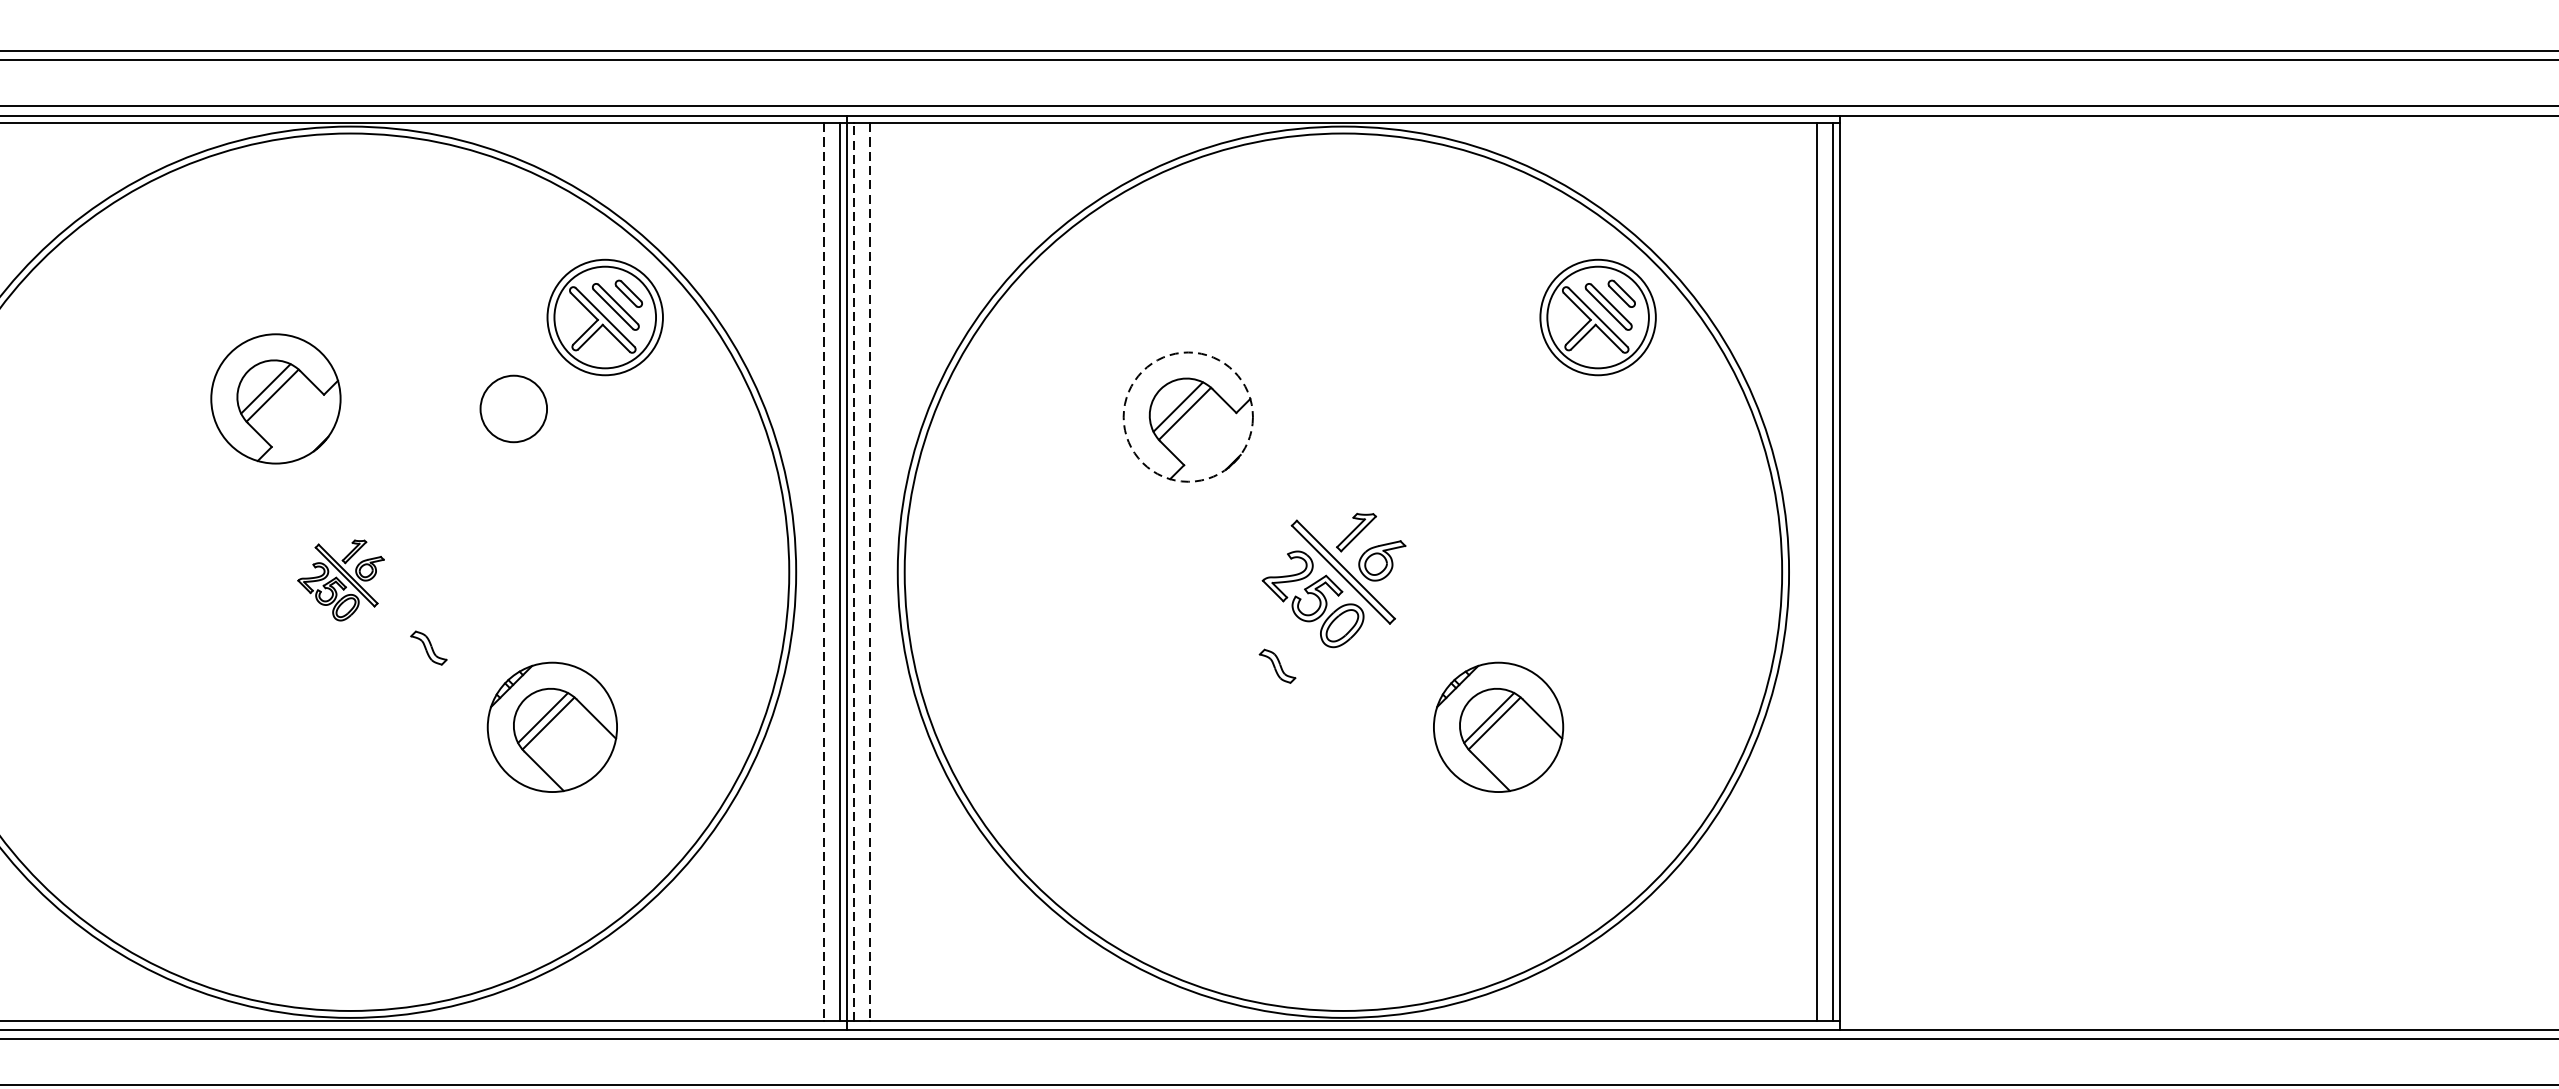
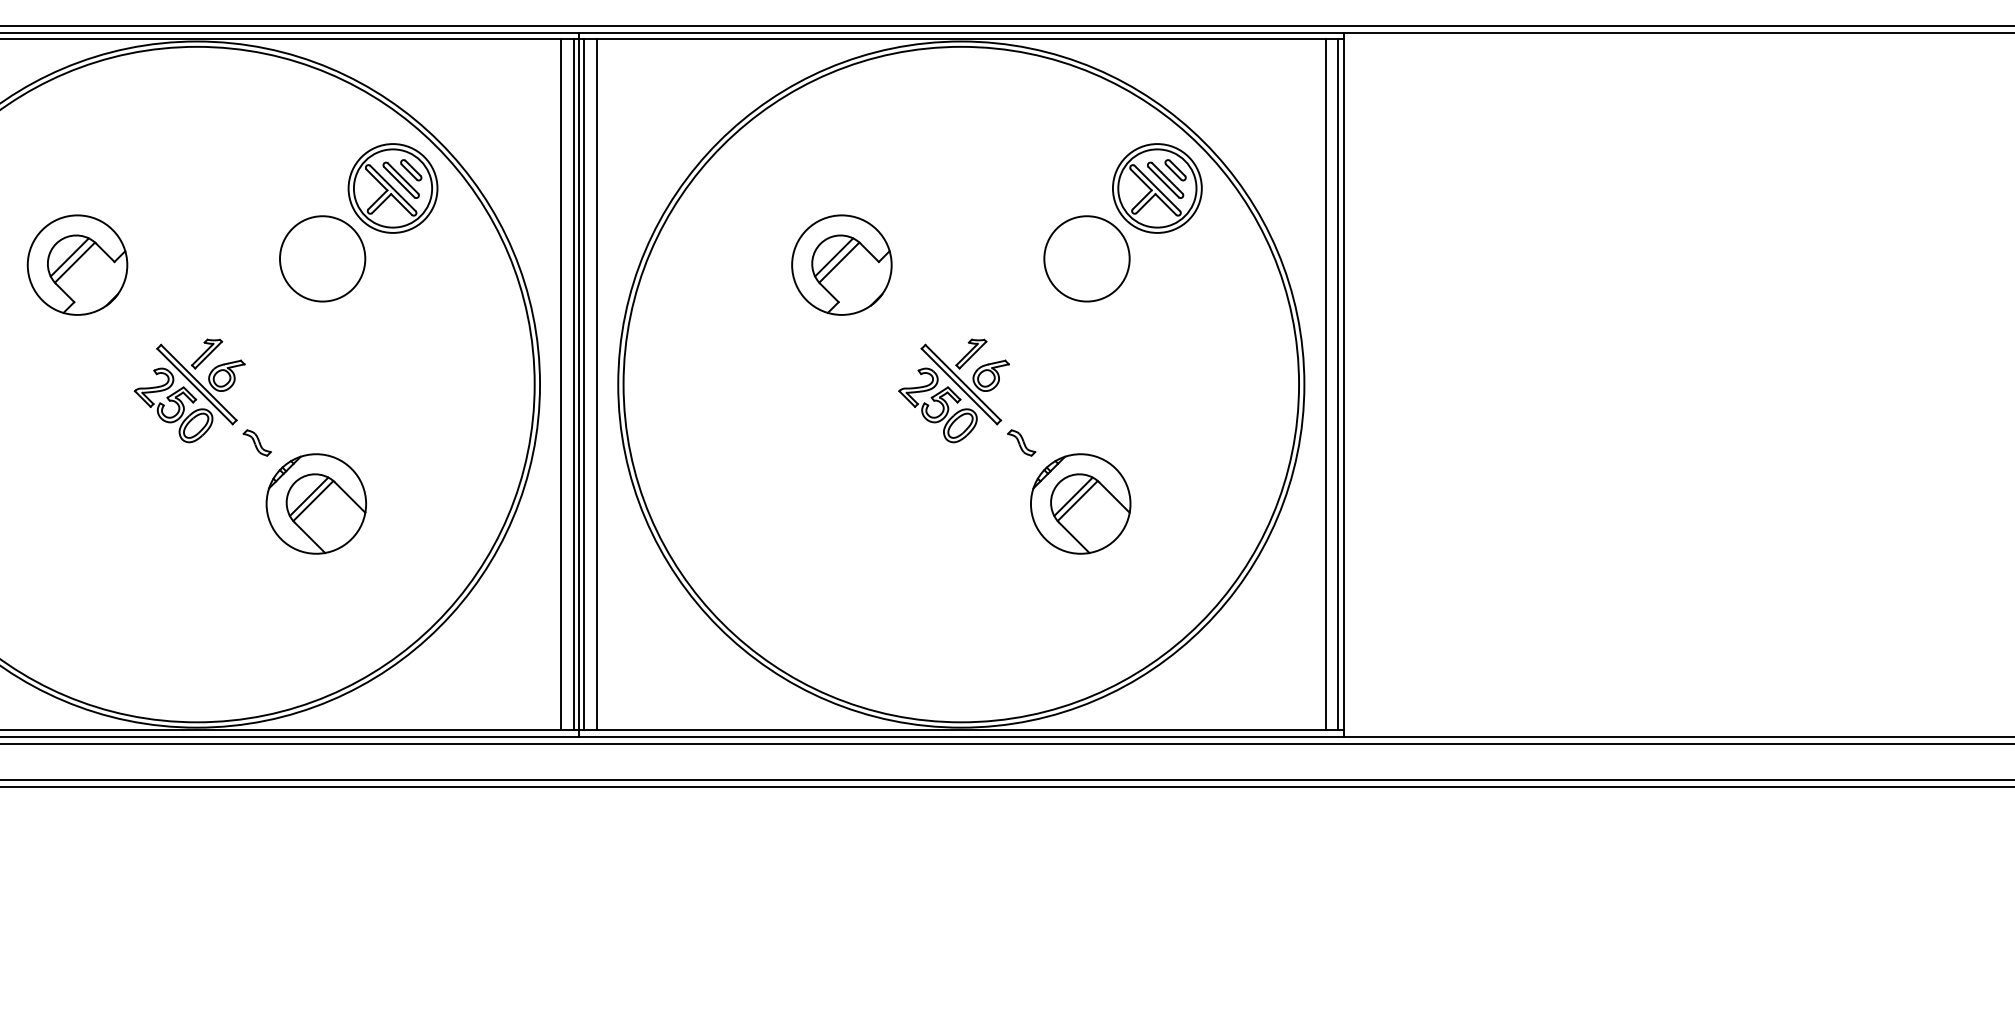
part: (275, 398) -> (77, 264), moved
circle: (513, 408) -> (322, 258), size x1.67
circle: (1506, 408) -> (1086, 258), added
circle: (1187, 416) -> (841, 264), dashed -> solid
line: (824, 572) -> (561, 384), dashed -> solid
line: (853, 572) -> (584, 384), dashed -> solid
line: (869, 572) -> (596, 384), dashed -> solid
part: (340, 579) -> (189, 390), size x1.67
part: (1277, 665) -> (1021, 442), moved
part: (551, 726) -> (315, 503), moved

